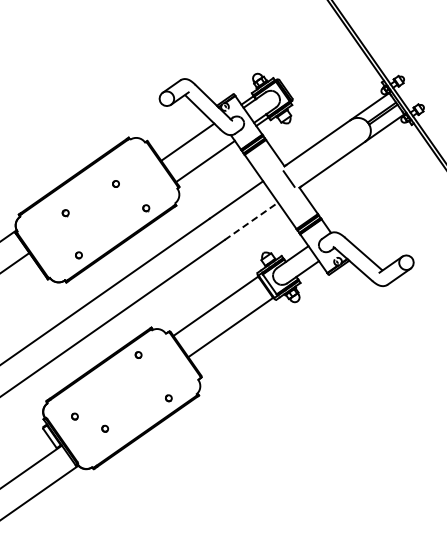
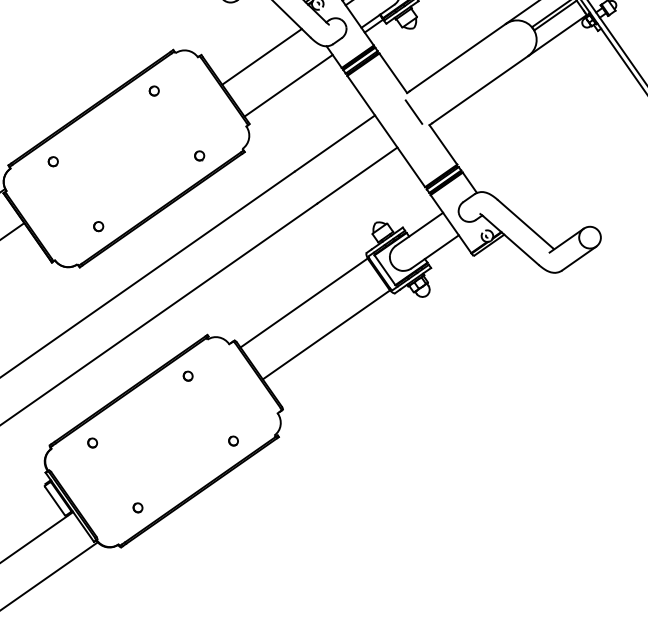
part: (115, 183) -> (153, 90), moved
part: (65, 213) -> (52, 162), moved
line: (251, 221) -> (357, 175), dashed -> solid
part: (74, 416) -> (91, 442), moved
part: (105, 428) -> (138, 507), moved

